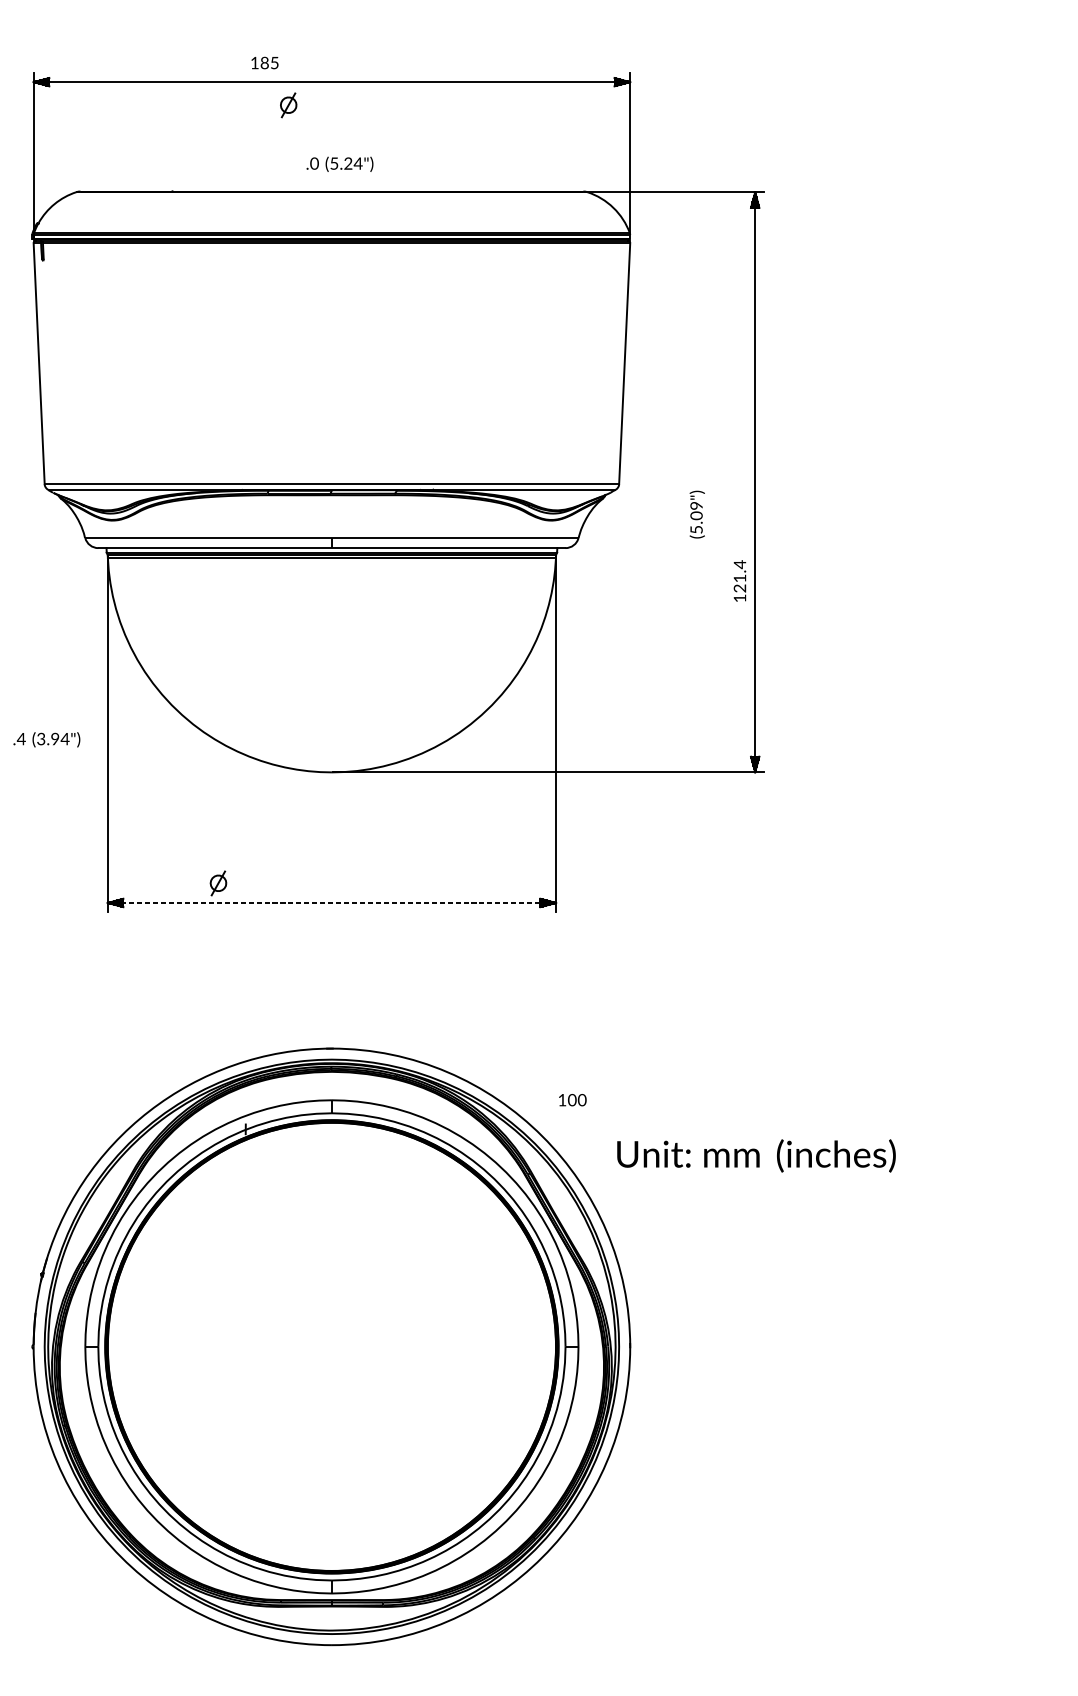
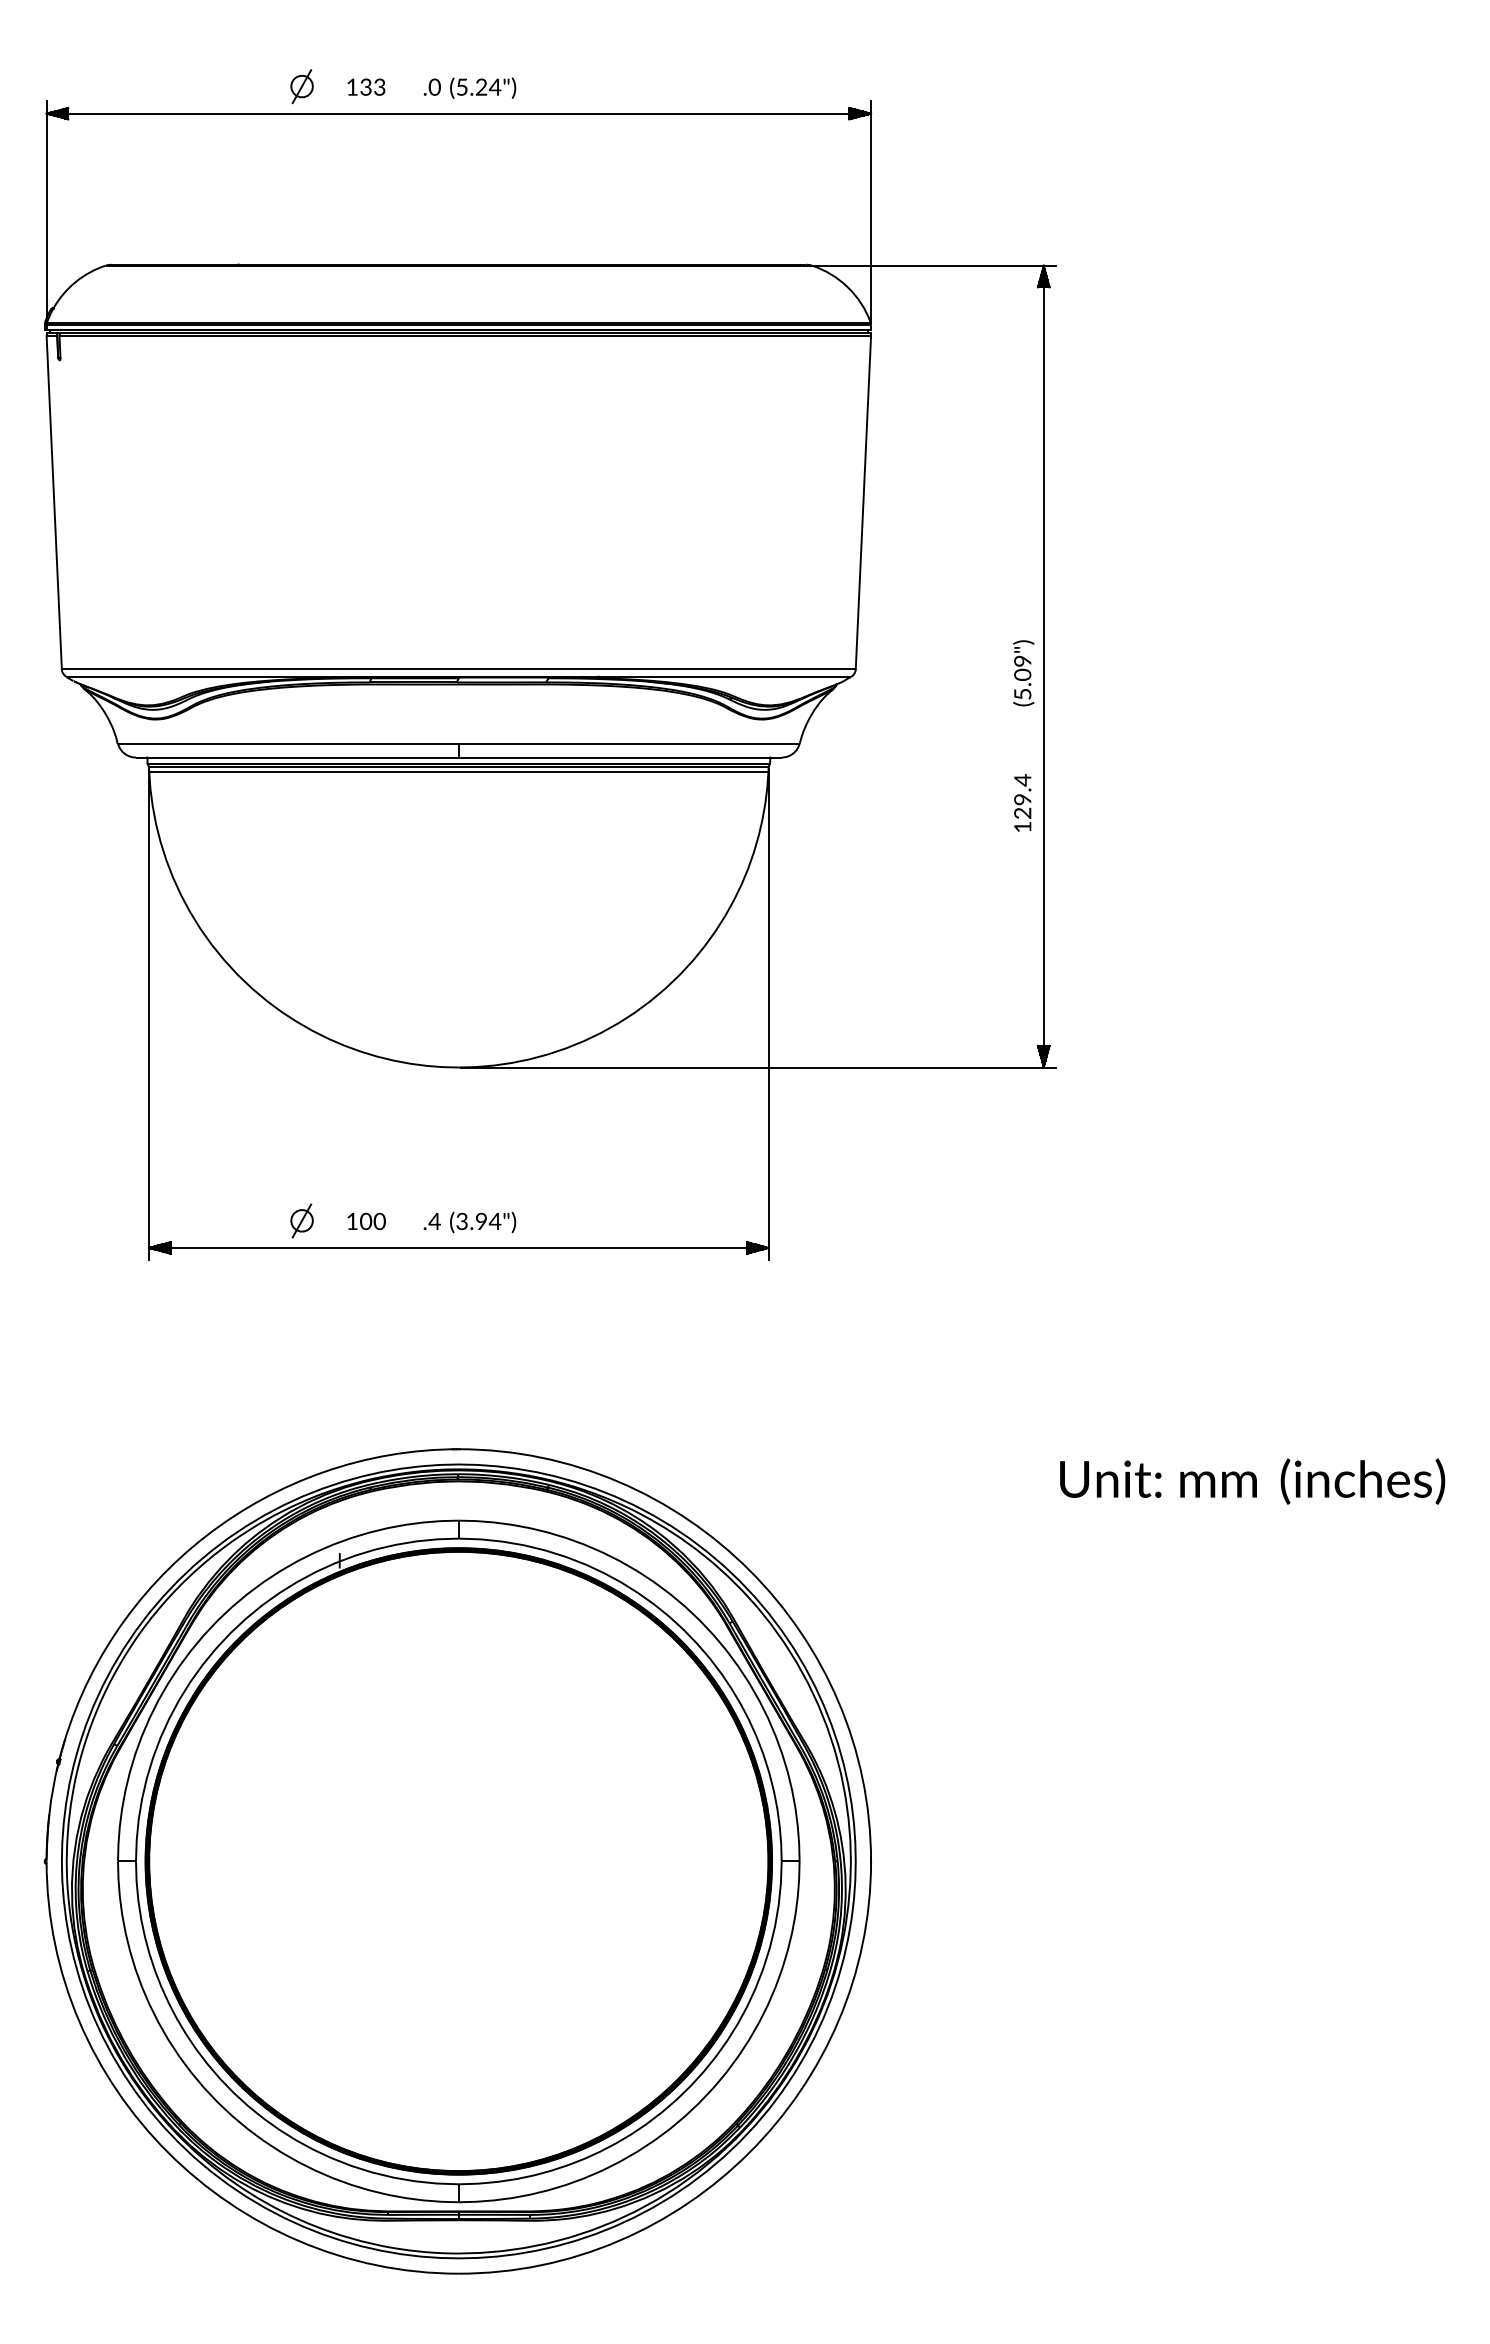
text: (269, 62) -> (372, 86), 185 -> 133
part: (288, 105) -> (301, 86), moved
text: (339, 163) -> (469, 87), moved
text: (697, 514) -> (1023, 673), moved
text: (739, 578) -> (1022, 799), 121.4 -> 129.4
text: (46, 739) -> (469, 1222), moved
line: (331, 902) -> (458, 1247), dashed -> solid
text: (572, 1099) -> (366, 1220), moved
text: (756, 1155) -> (1252, 1481), moved

